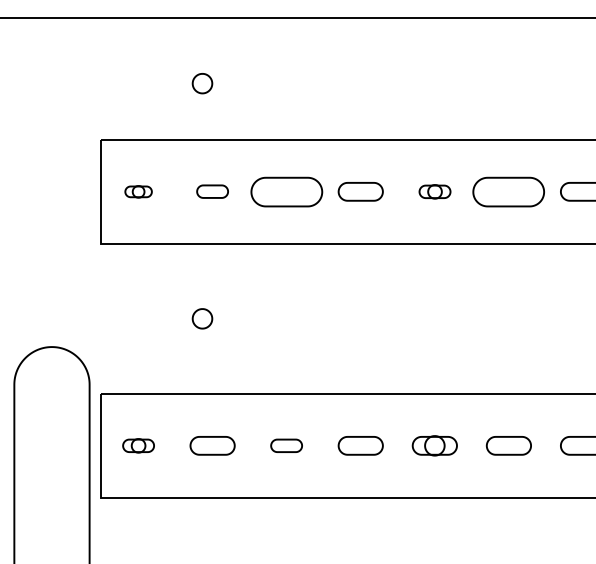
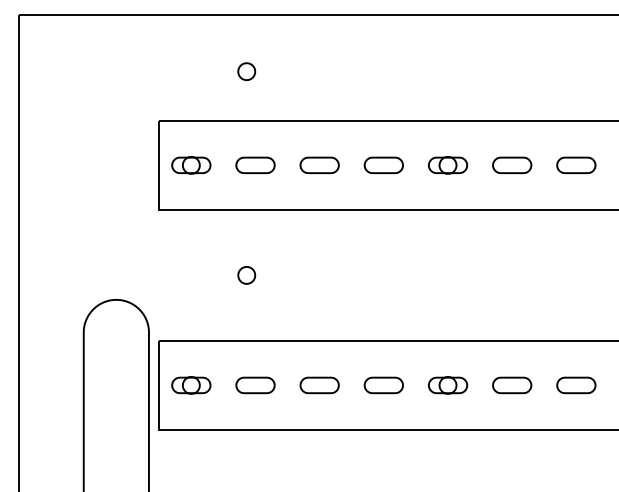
part: (212, 190) -> (255, 164), size x1.43
part: (286, 190) -> (319, 164), size x0.62
part: (509, 190) -> (512, 164), size x0.62
part: (138, 191) -> (191, 165), size x1.67
part: (435, 191) -> (448, 165), size x1.43
part: (138, 445) -> (191, 385), size x1.43
part: (286, 445) -> (319, 385), size x1.43

